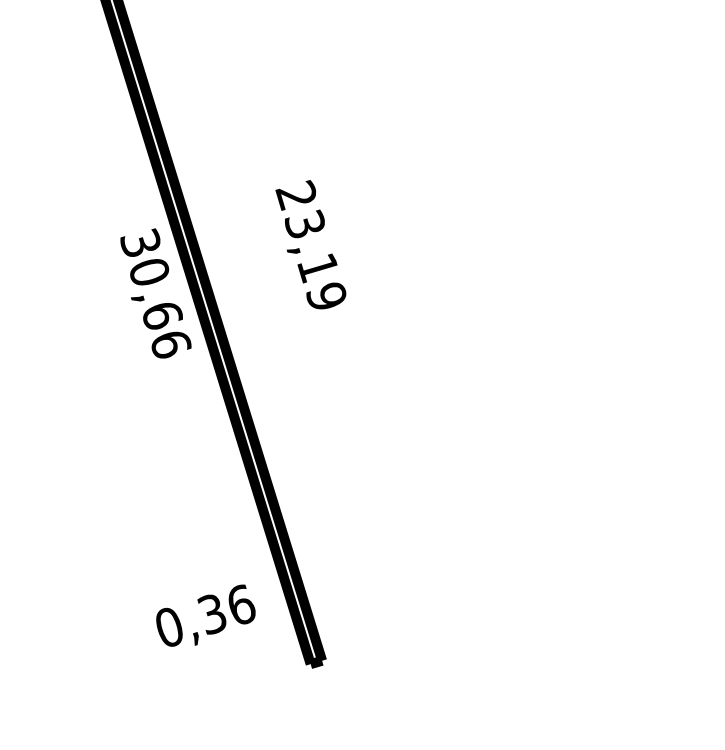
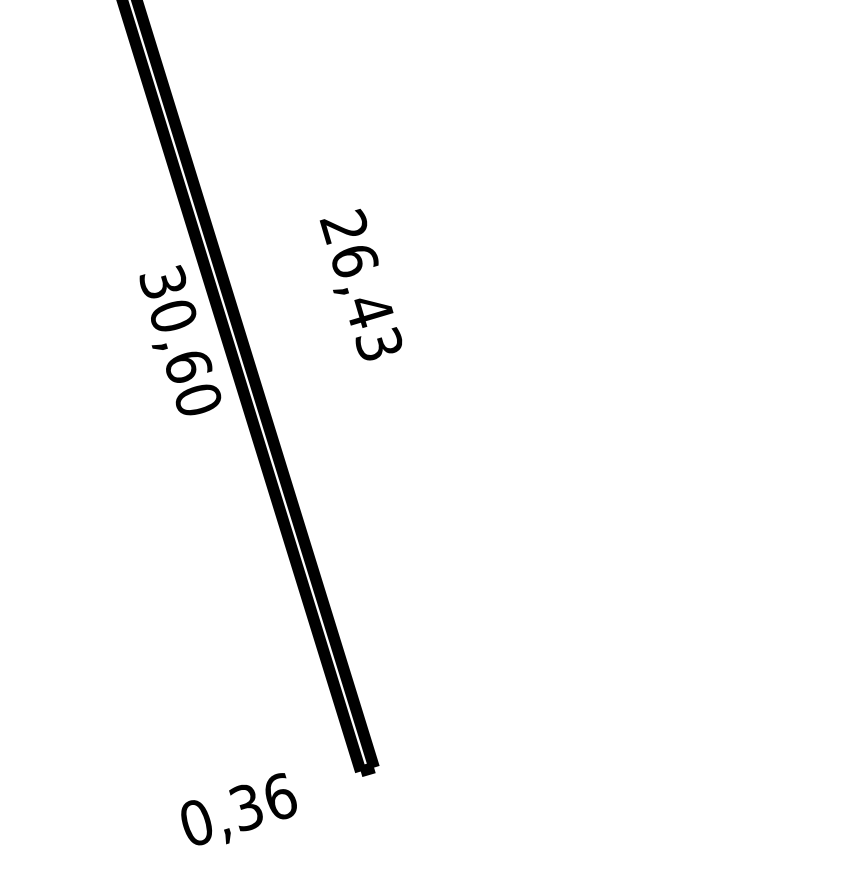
text: (314, 259) -> (365, 301), 23,19 -> 26,43
text: (171, 344) -> (198, 400), 30,66 -> 30,60
text: (205, 615) -> (238, 809), moved

